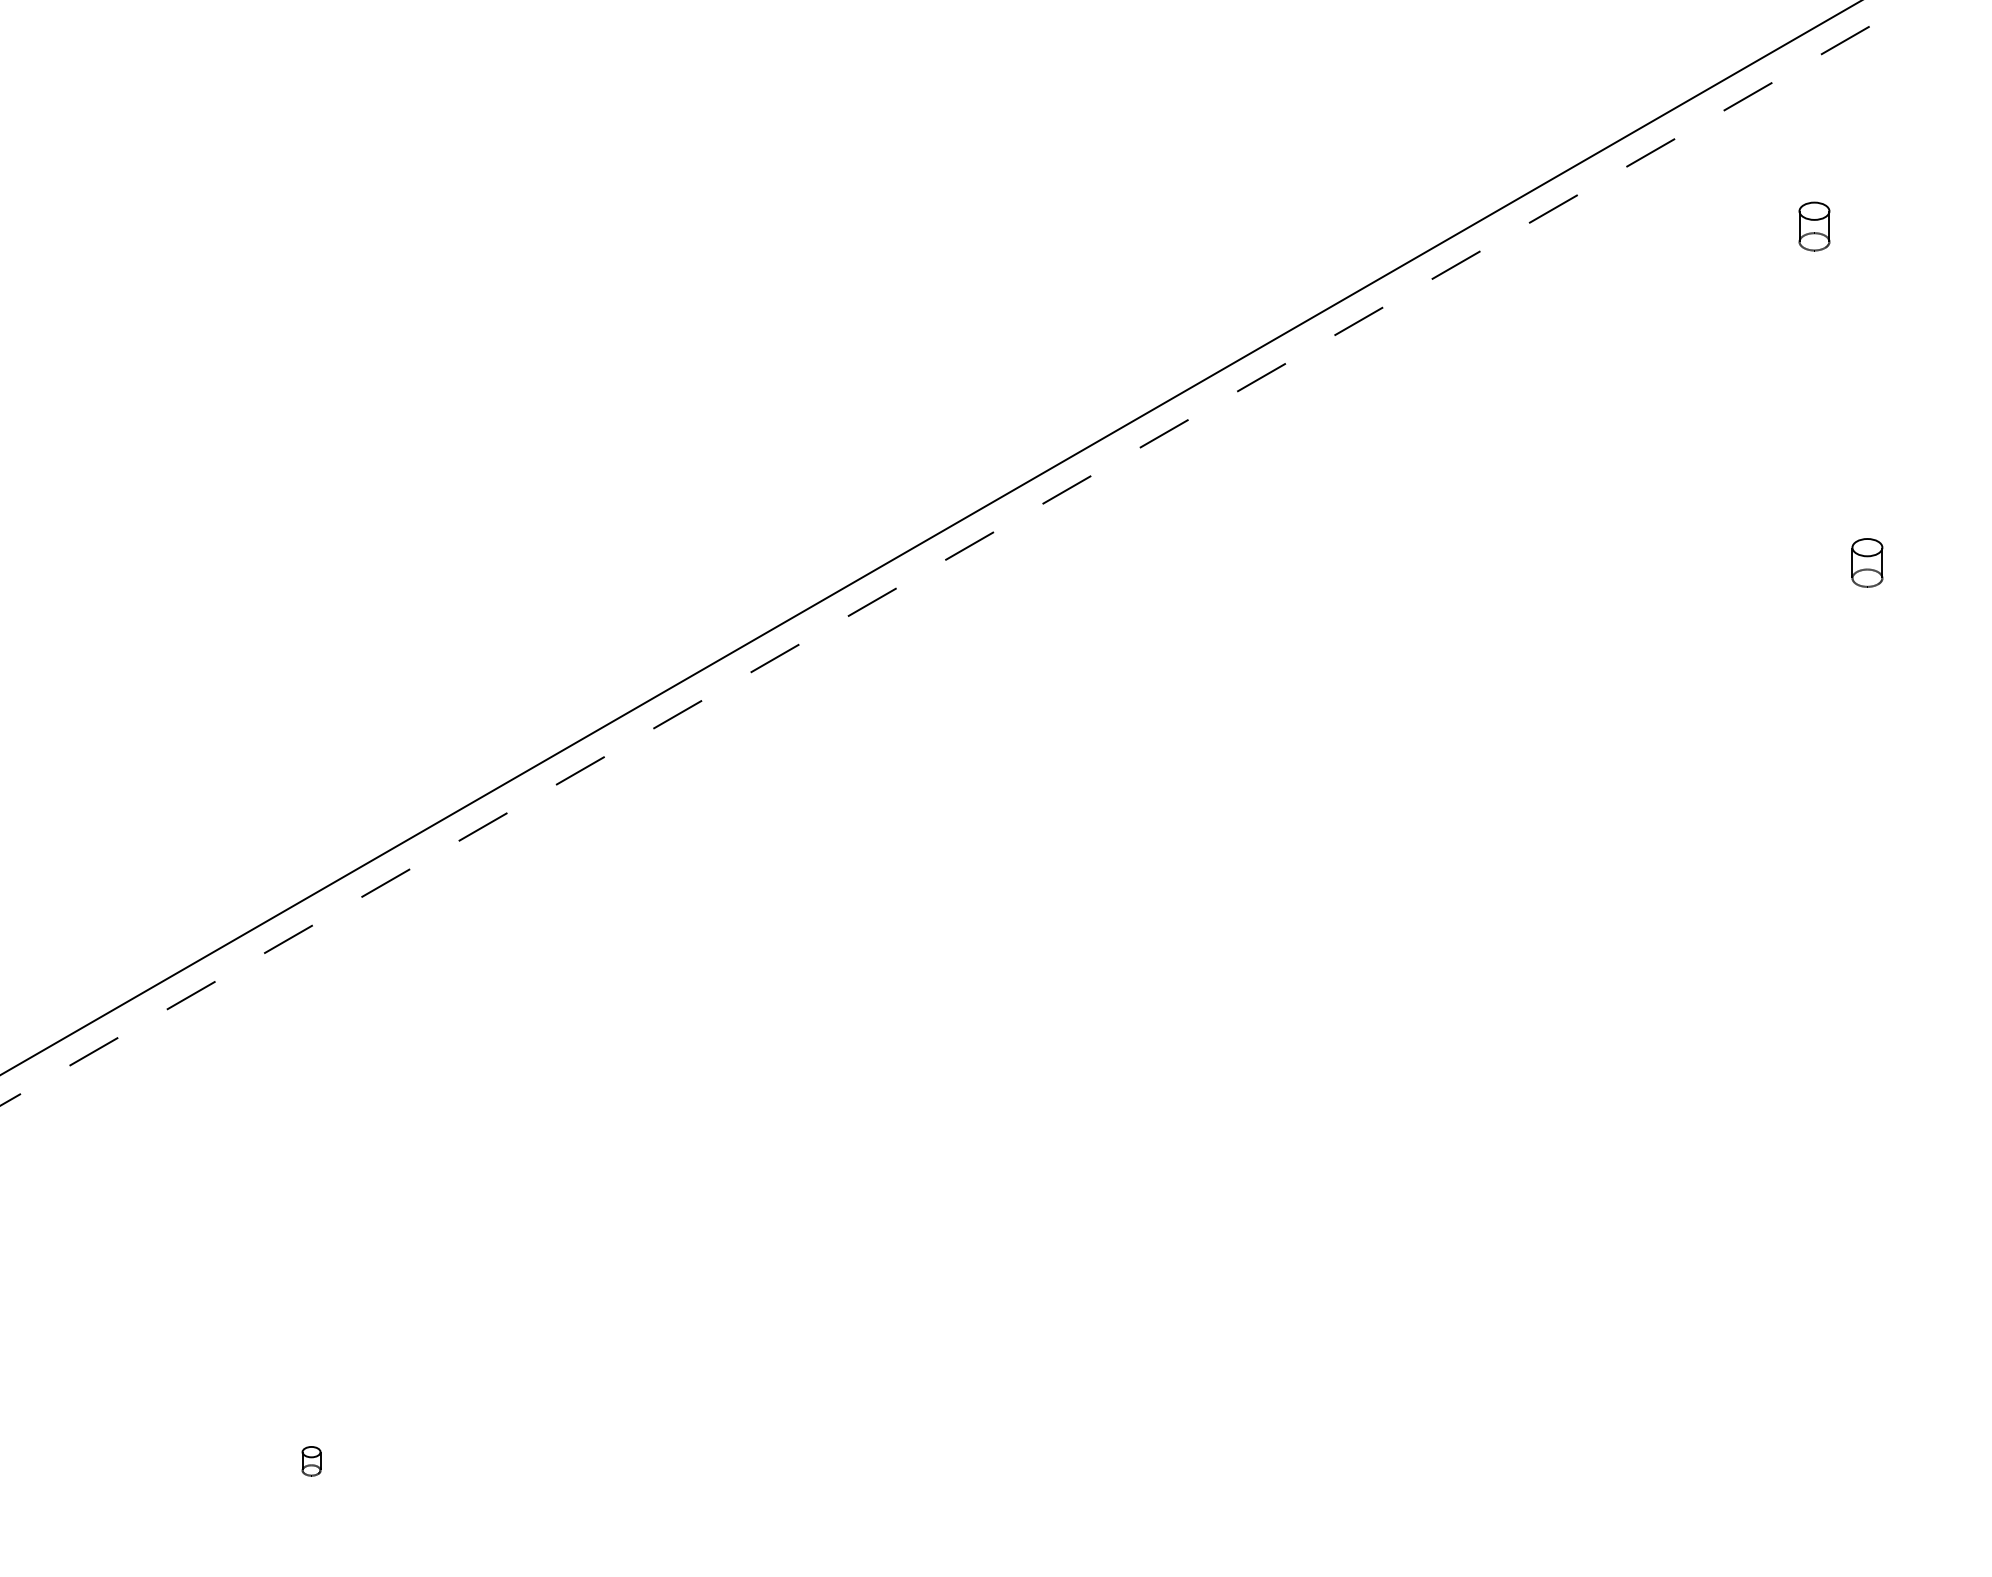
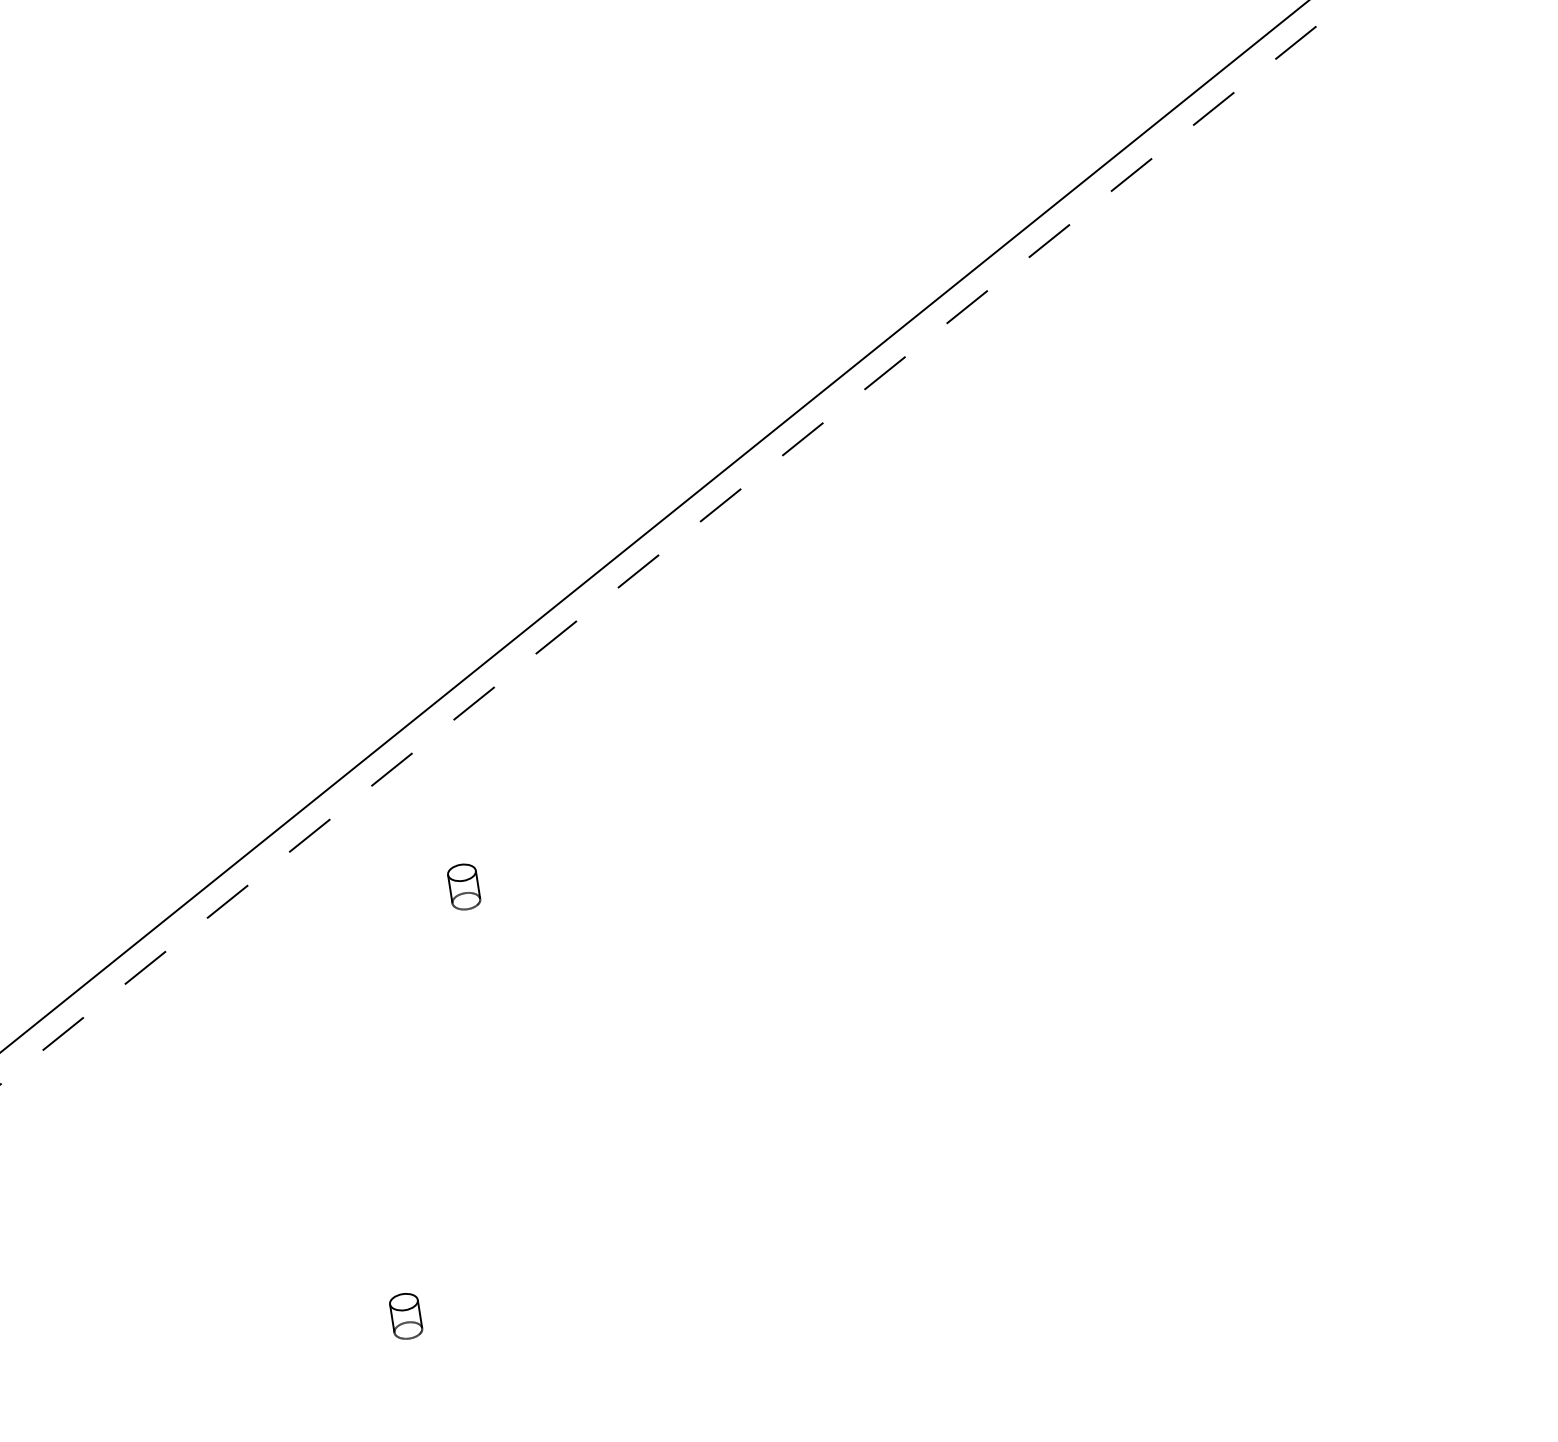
part: (442, 1018) -> (463, 886), added
part: (311, 1461) -> (406, 1316), size x1.67

